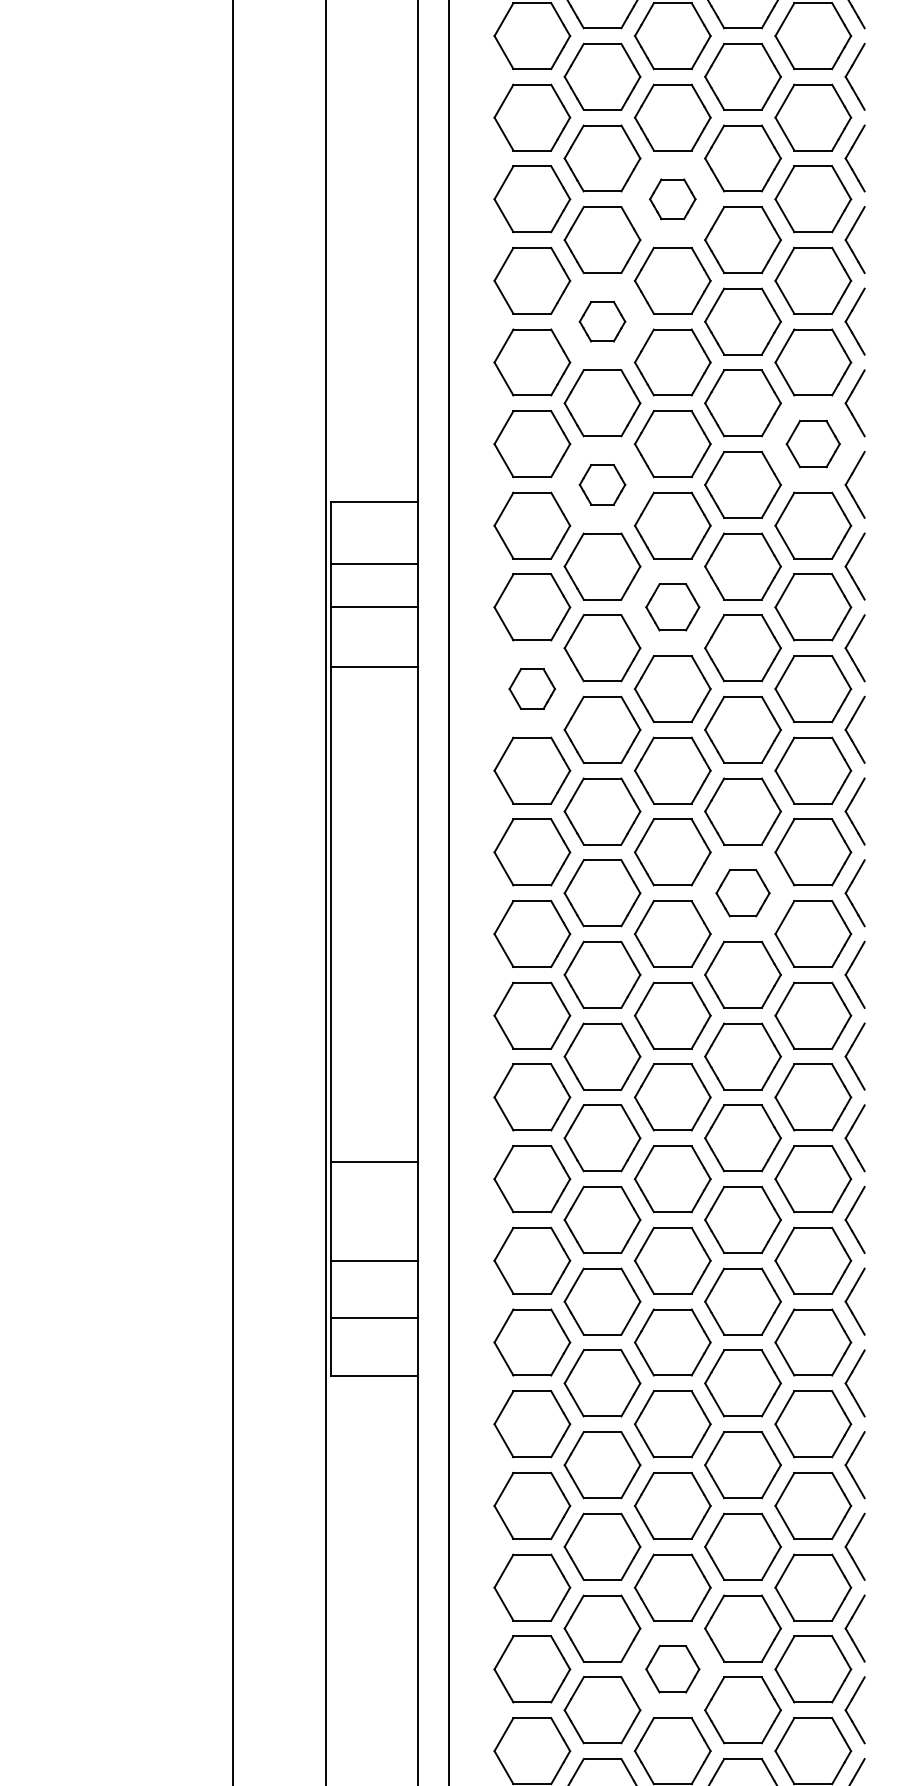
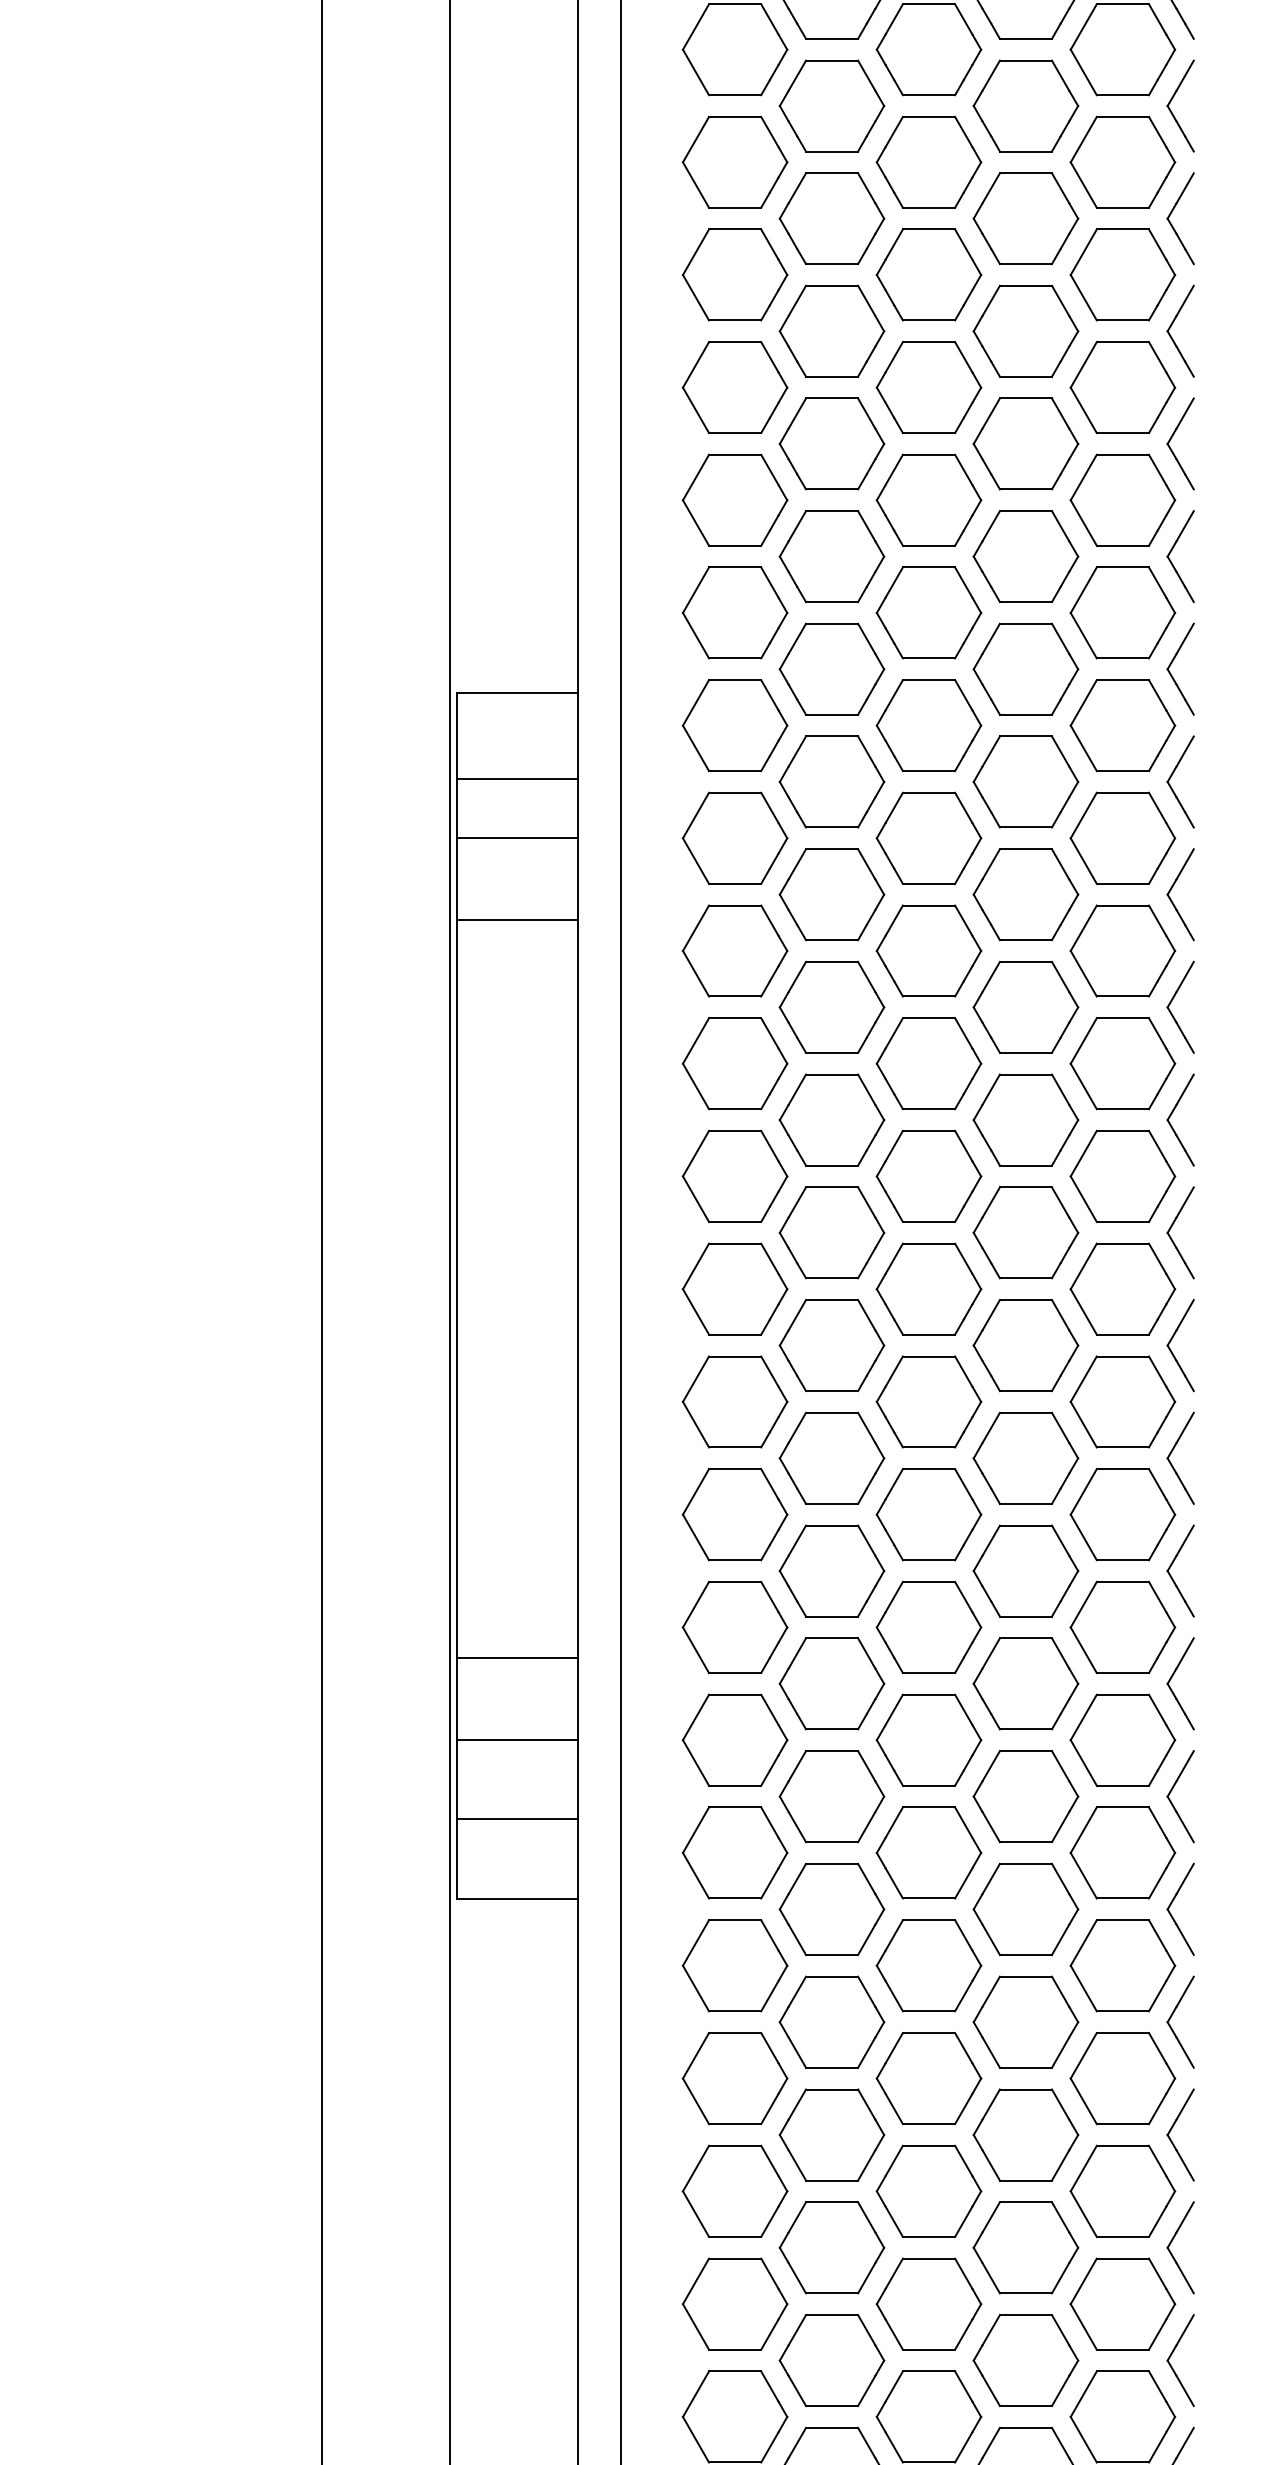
part: (672, 198) -> (928, 274), size x1.67
part: (602, 321) -> (831, 443), size x1.67
part: (813, 443) -> (1122, 612), size x1.43
part: (602, 484) -> (831, 668), size x1.67
part: (672, 606) -> (928, 837), size x1.43
part: (531, 688) -> (734, 950), size x1.67
part: (742, 893) -> (1025, 1232), size x1.43
line: (373, 1162) -> (516, 1658), moved
part: (672, 1668) -> (928, 2303), size x1.43

